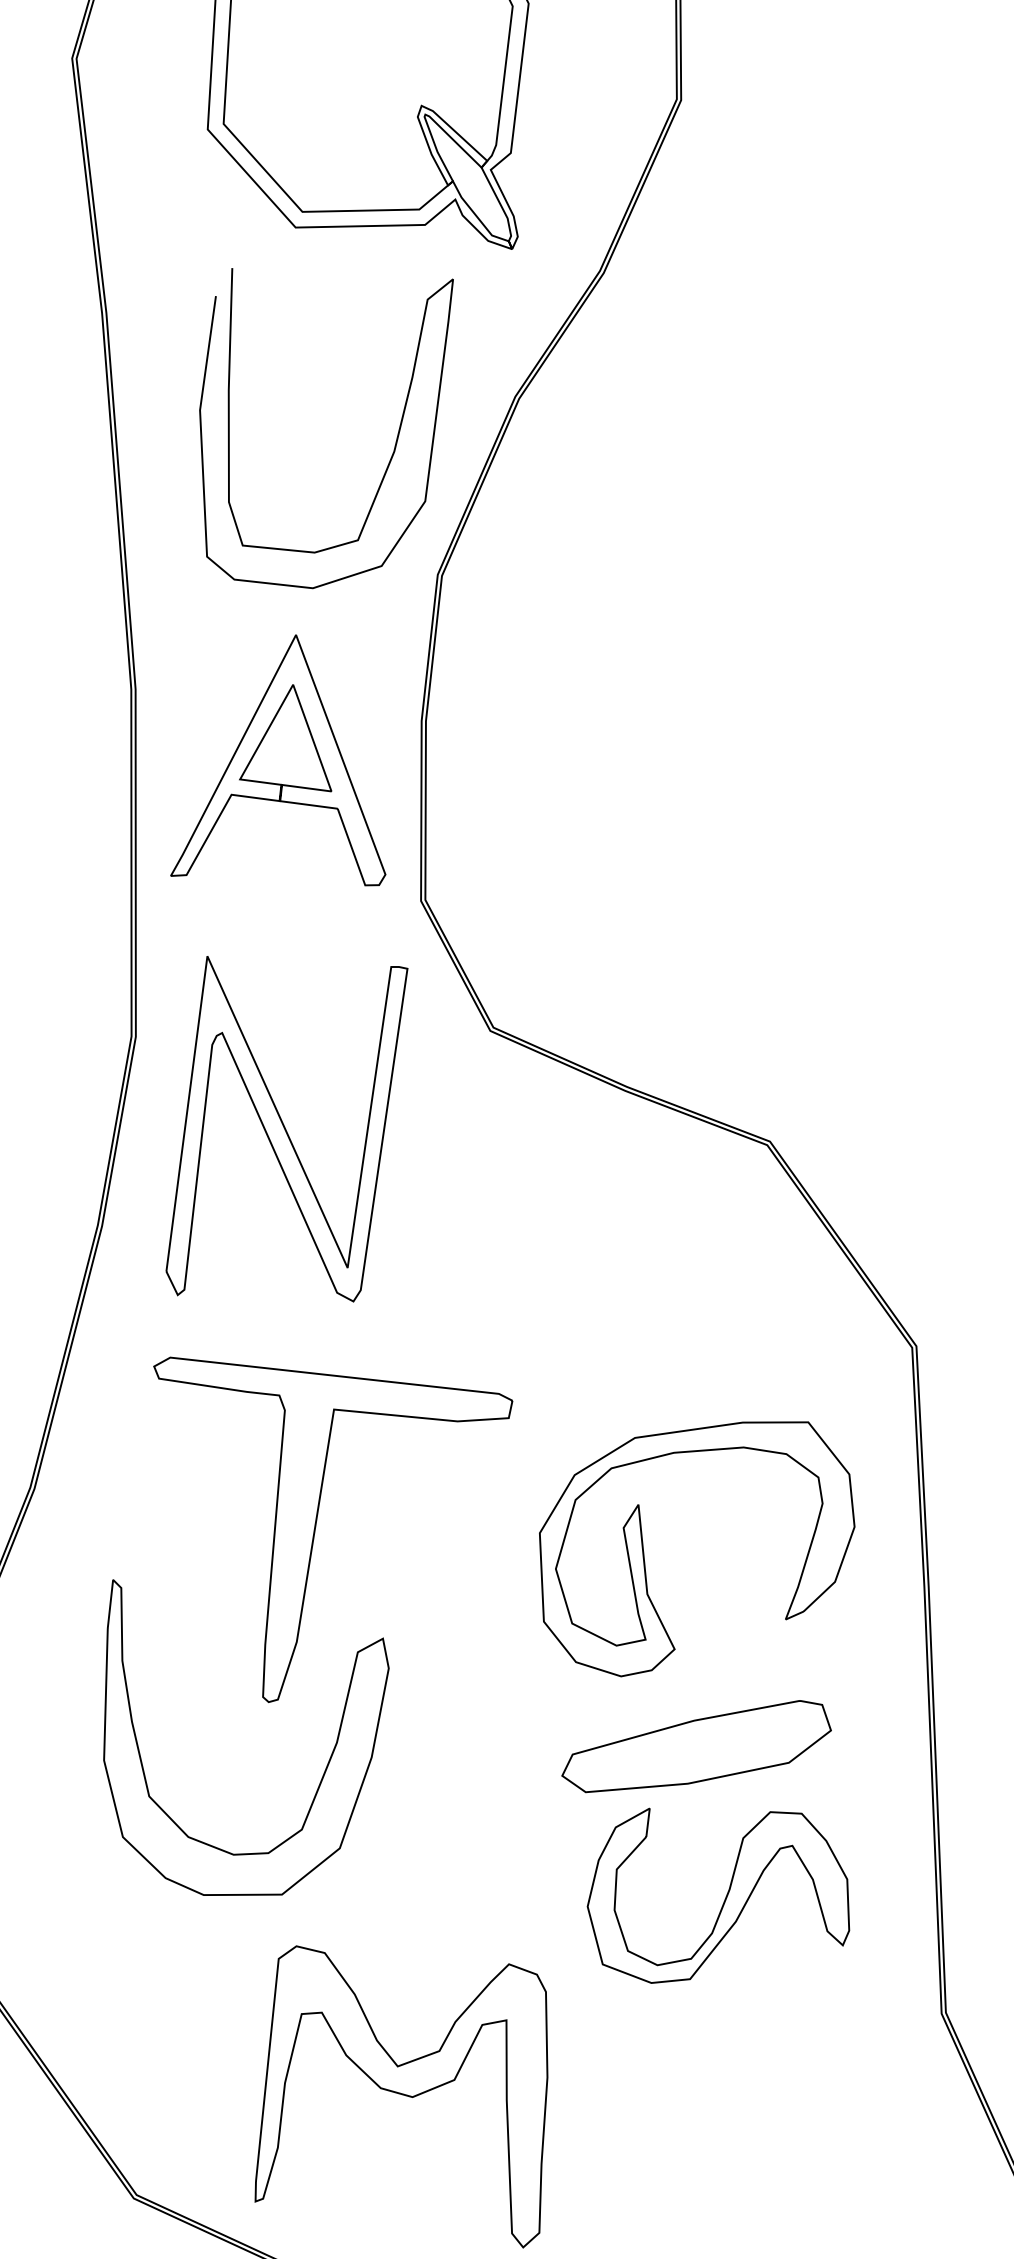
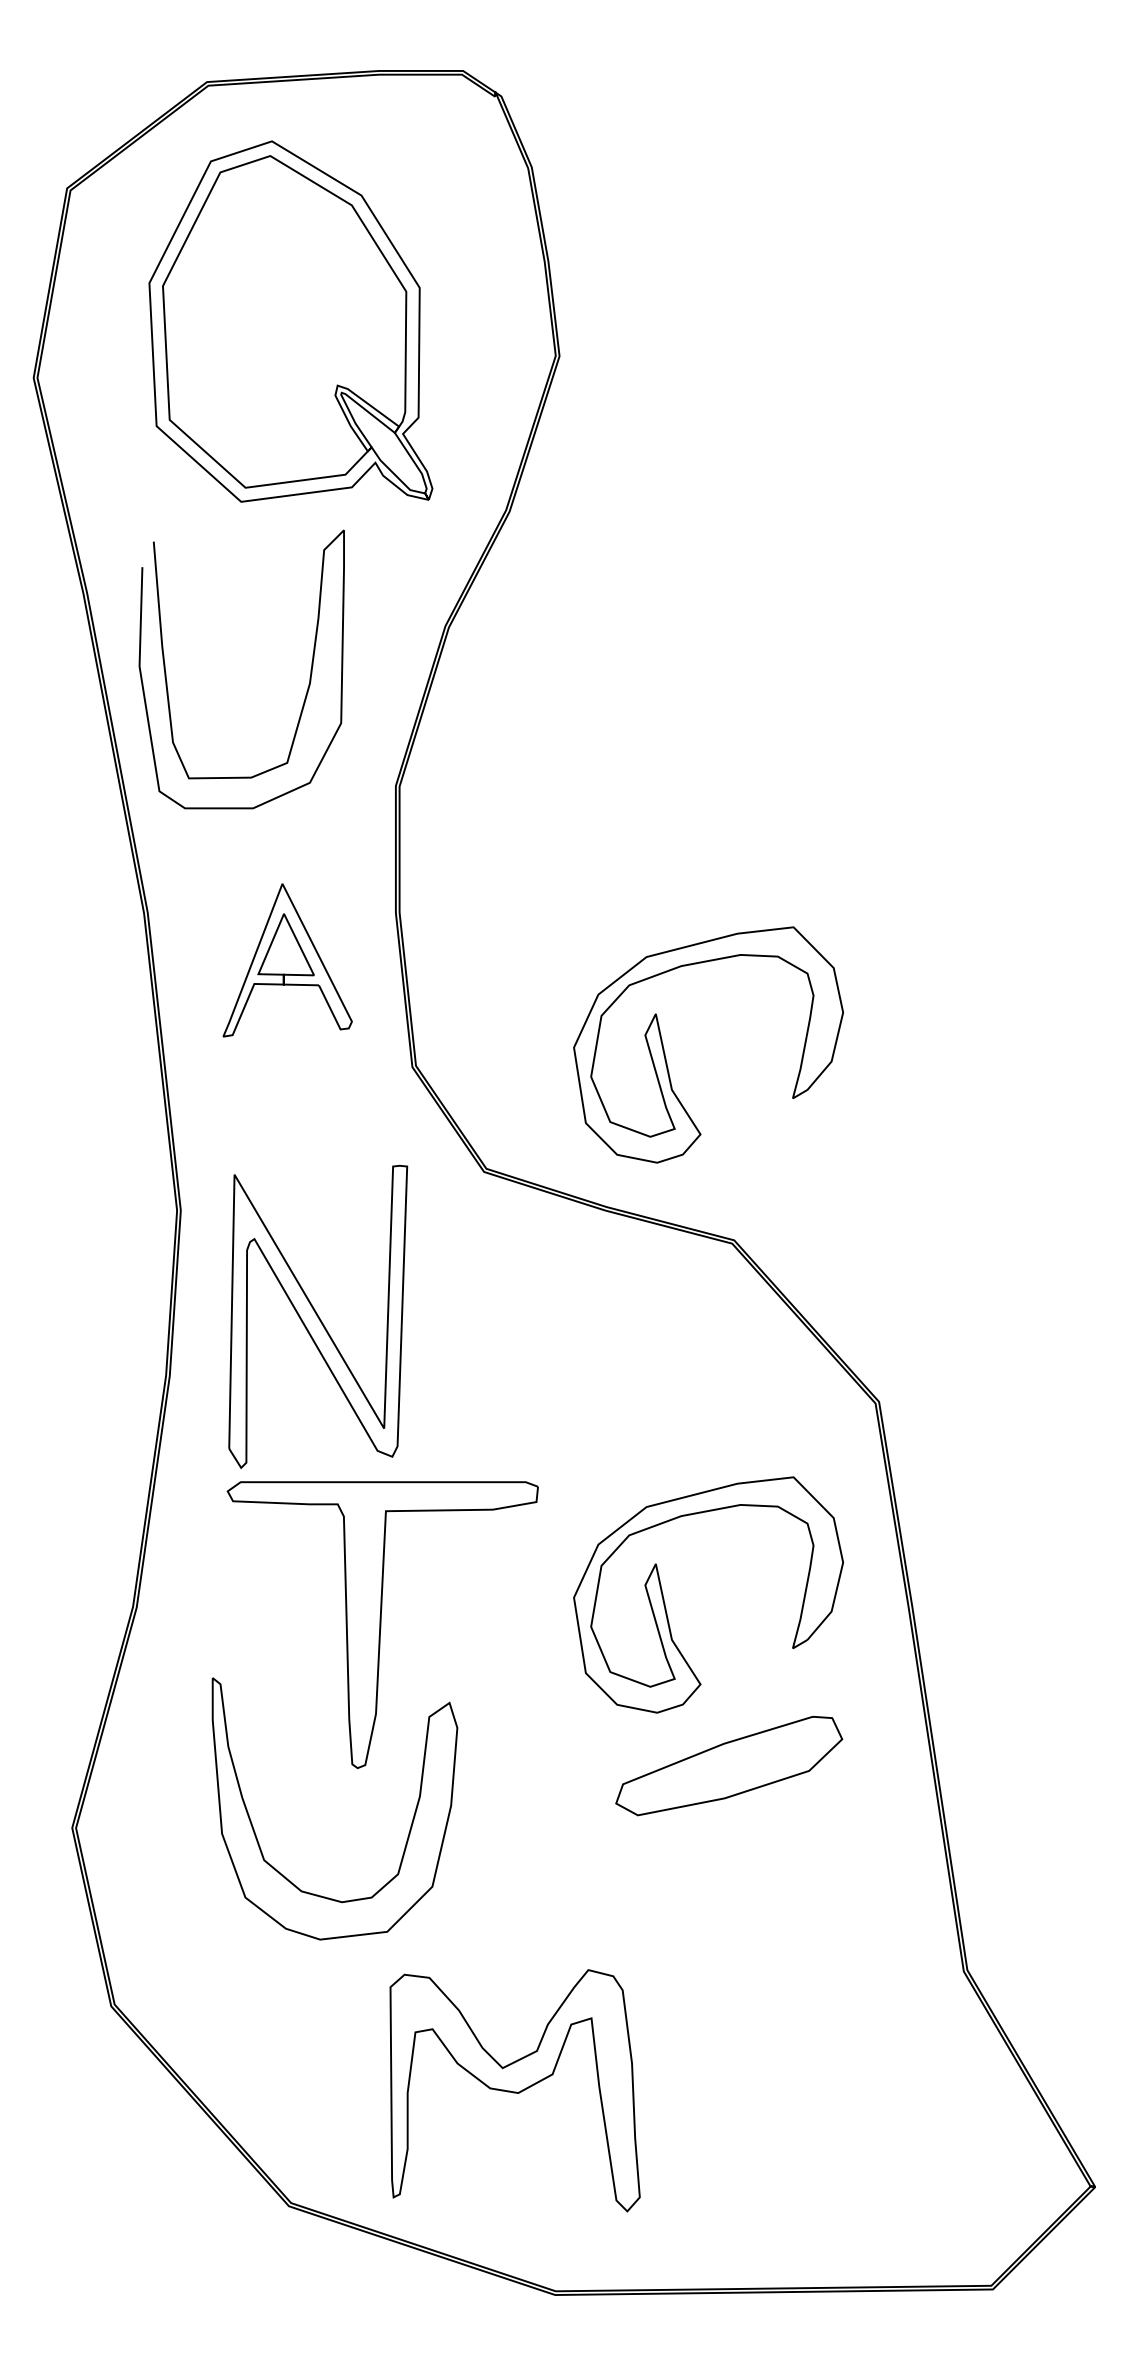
curve: (390, 455) -> (307, 687), moved
part: (290, 762) -> (287, 960), size x0.7
part: (714, 917) -> (665, 1053), added
part: (286, 1130) -> (318, 1316), moved
part: (720, 1897) -> (763, 1892), removed

